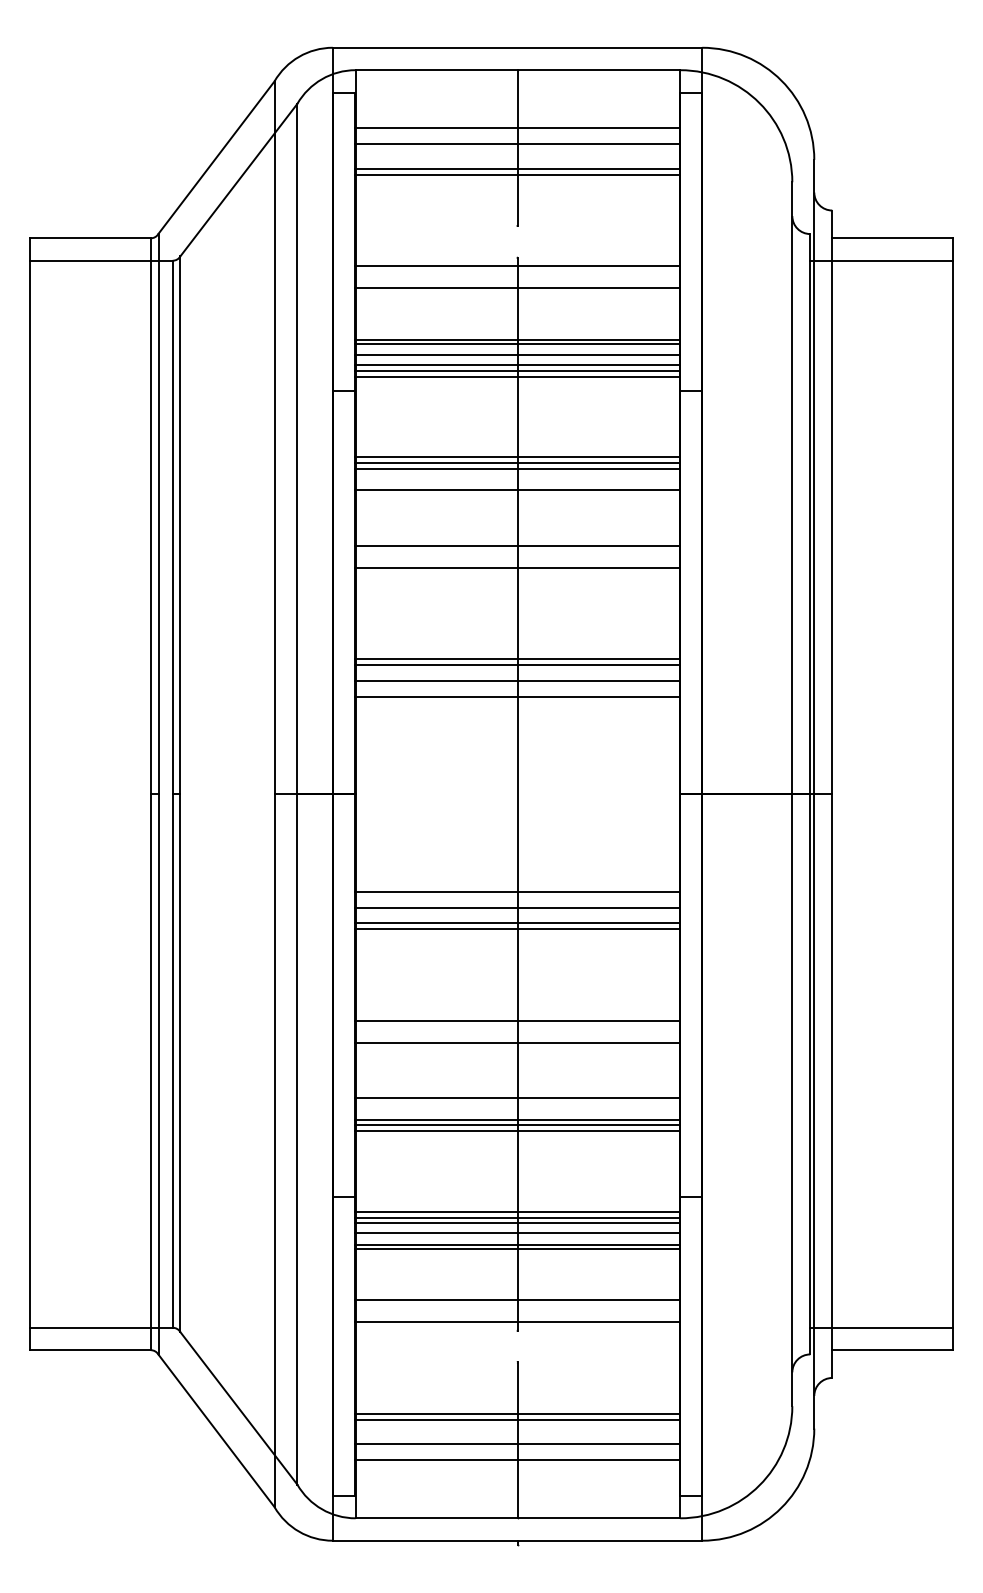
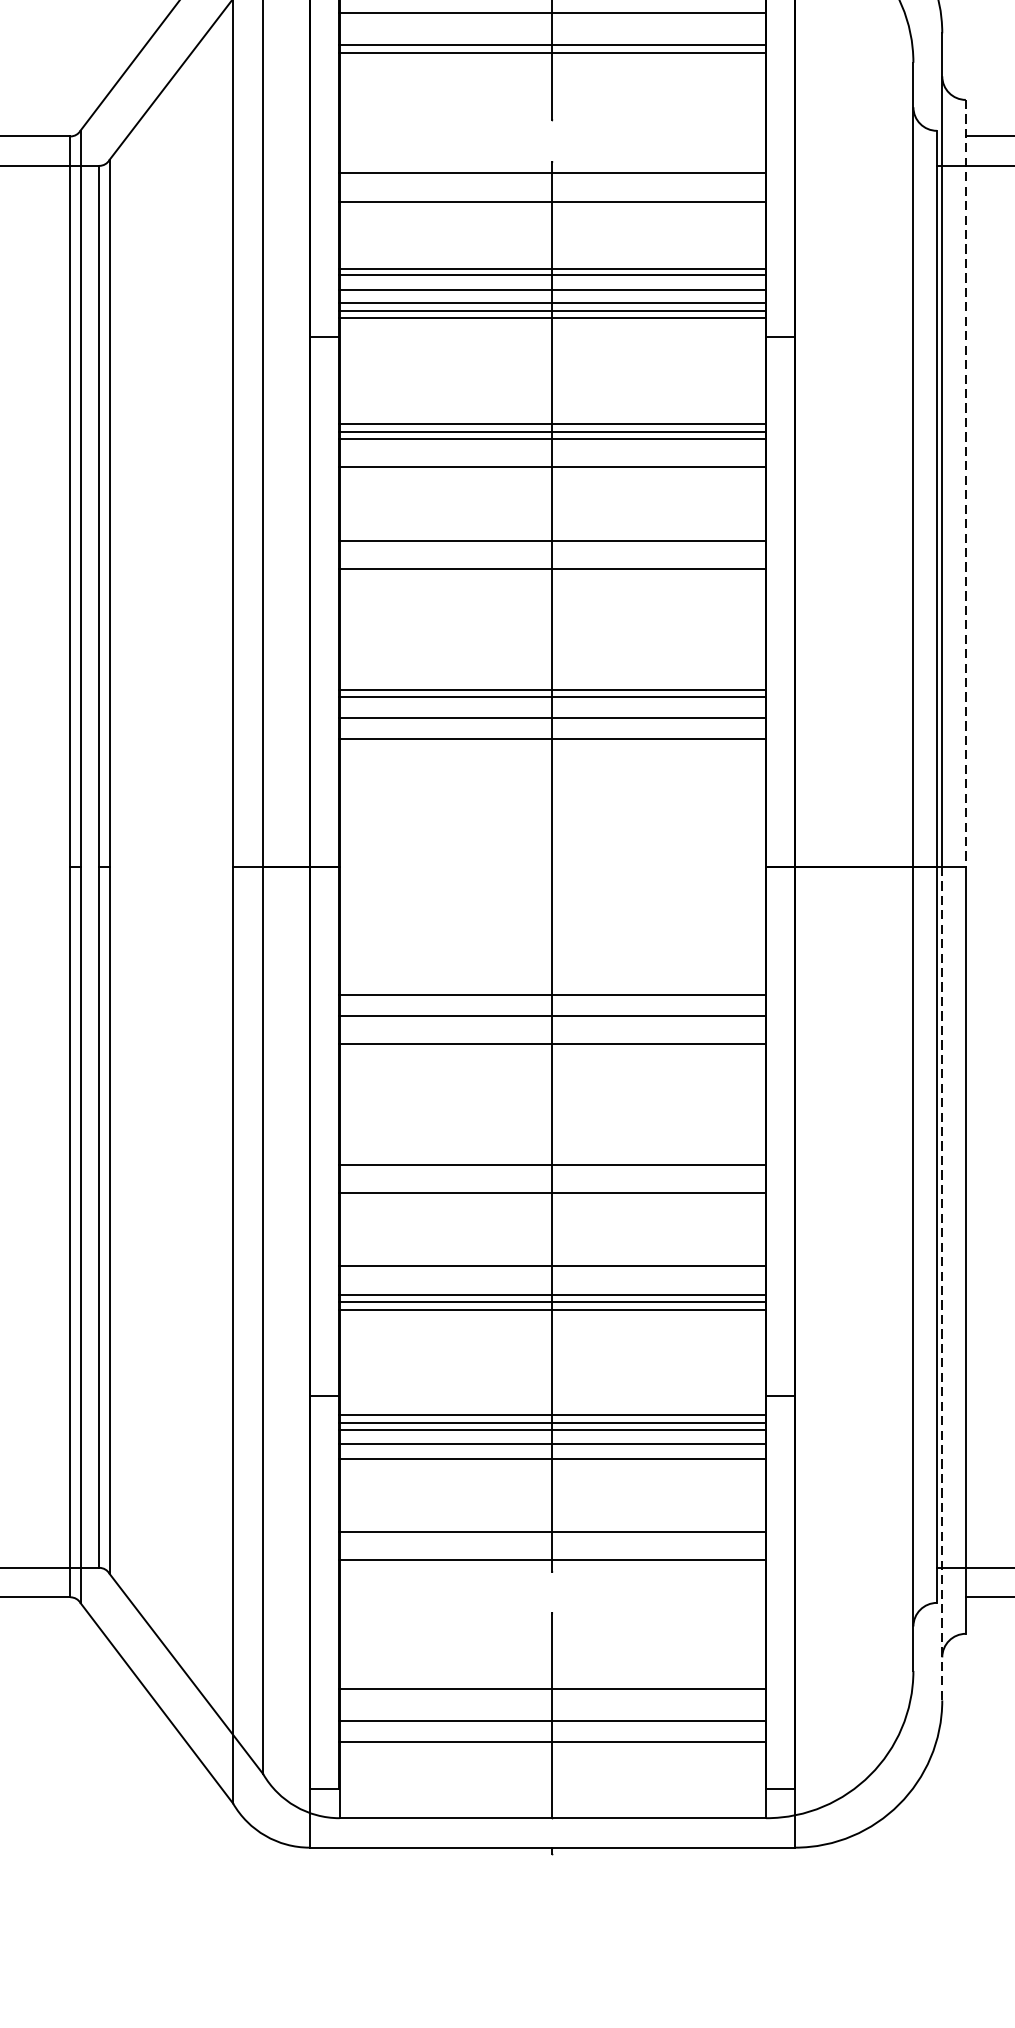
line: (832, 502) -> (966, 483), solid -> dashed
line: (517, 923) -> (552, 1036), removed
line: (814, 1111) -> (942, 1283), solid -> dashed
line: (517, 1248) -> (552, 1463), removed
line: (517, 1413) -> (552, 1680), removed

